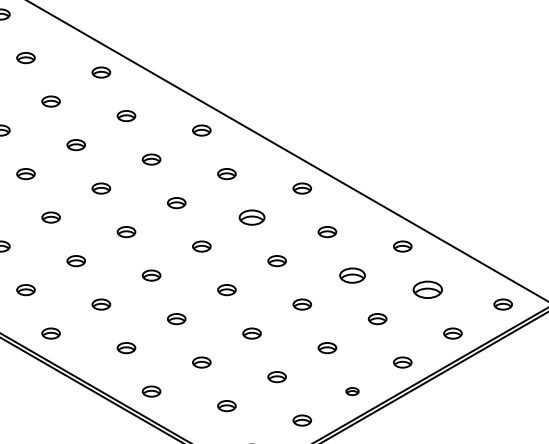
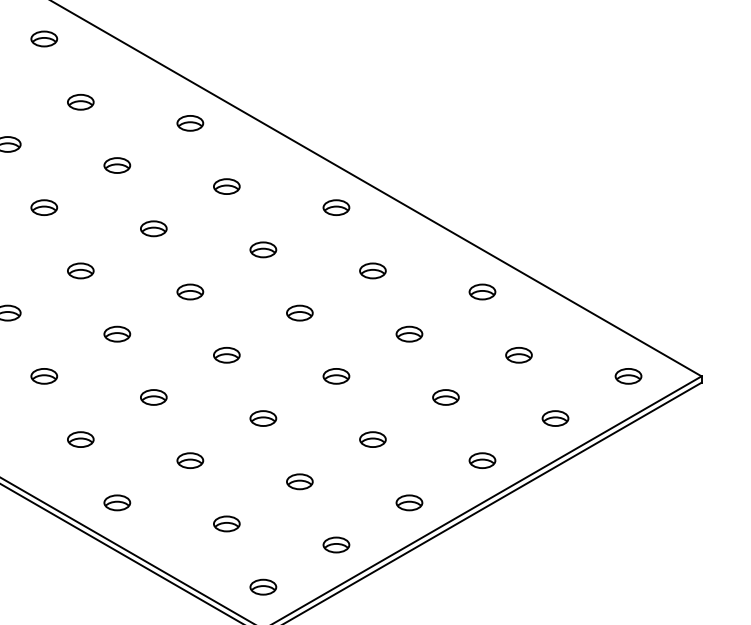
part: (251, 217) -> (262, 249), size x0.71
part: (352, 275) -> (409, 334), size x0.71
part: (427, 290) -> (518, 355), size x0.62
part: (352, 391) -> (409, 502), size x1.43

